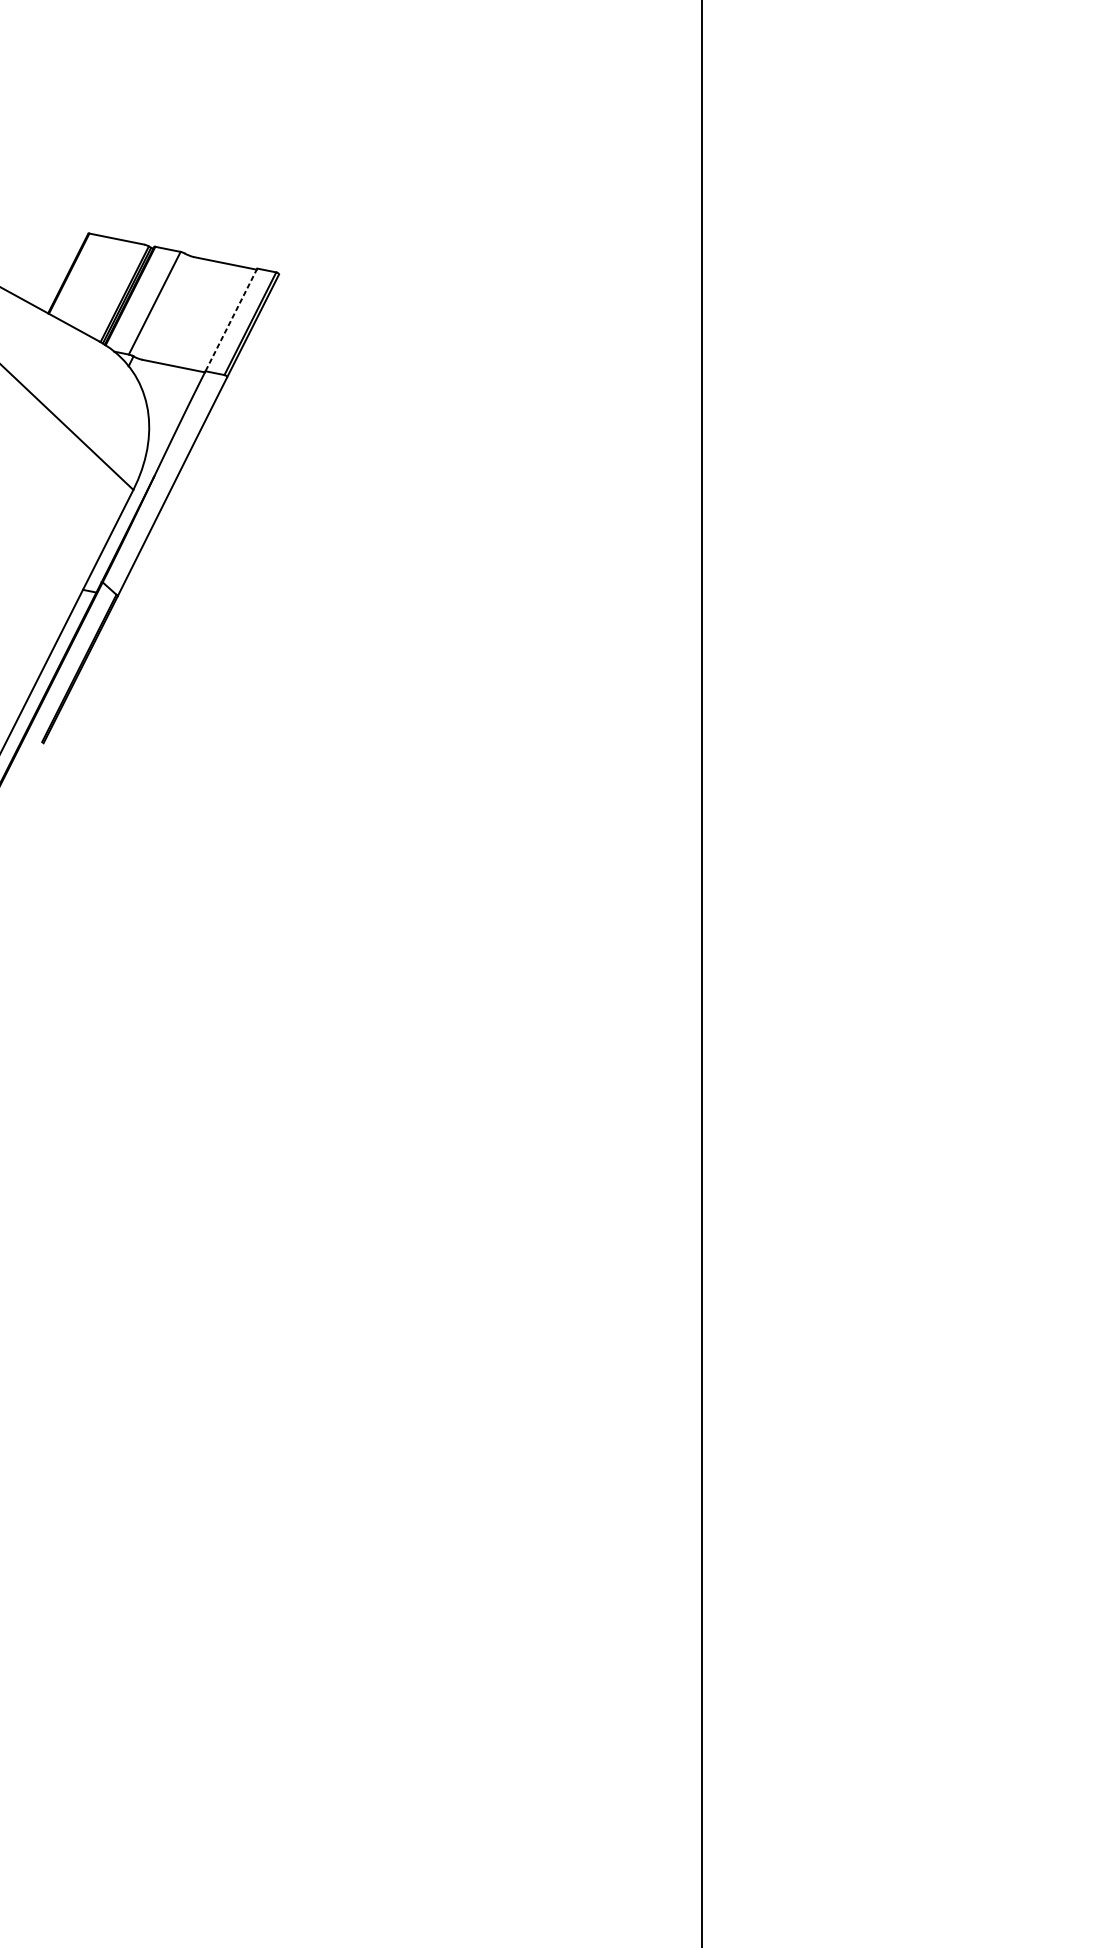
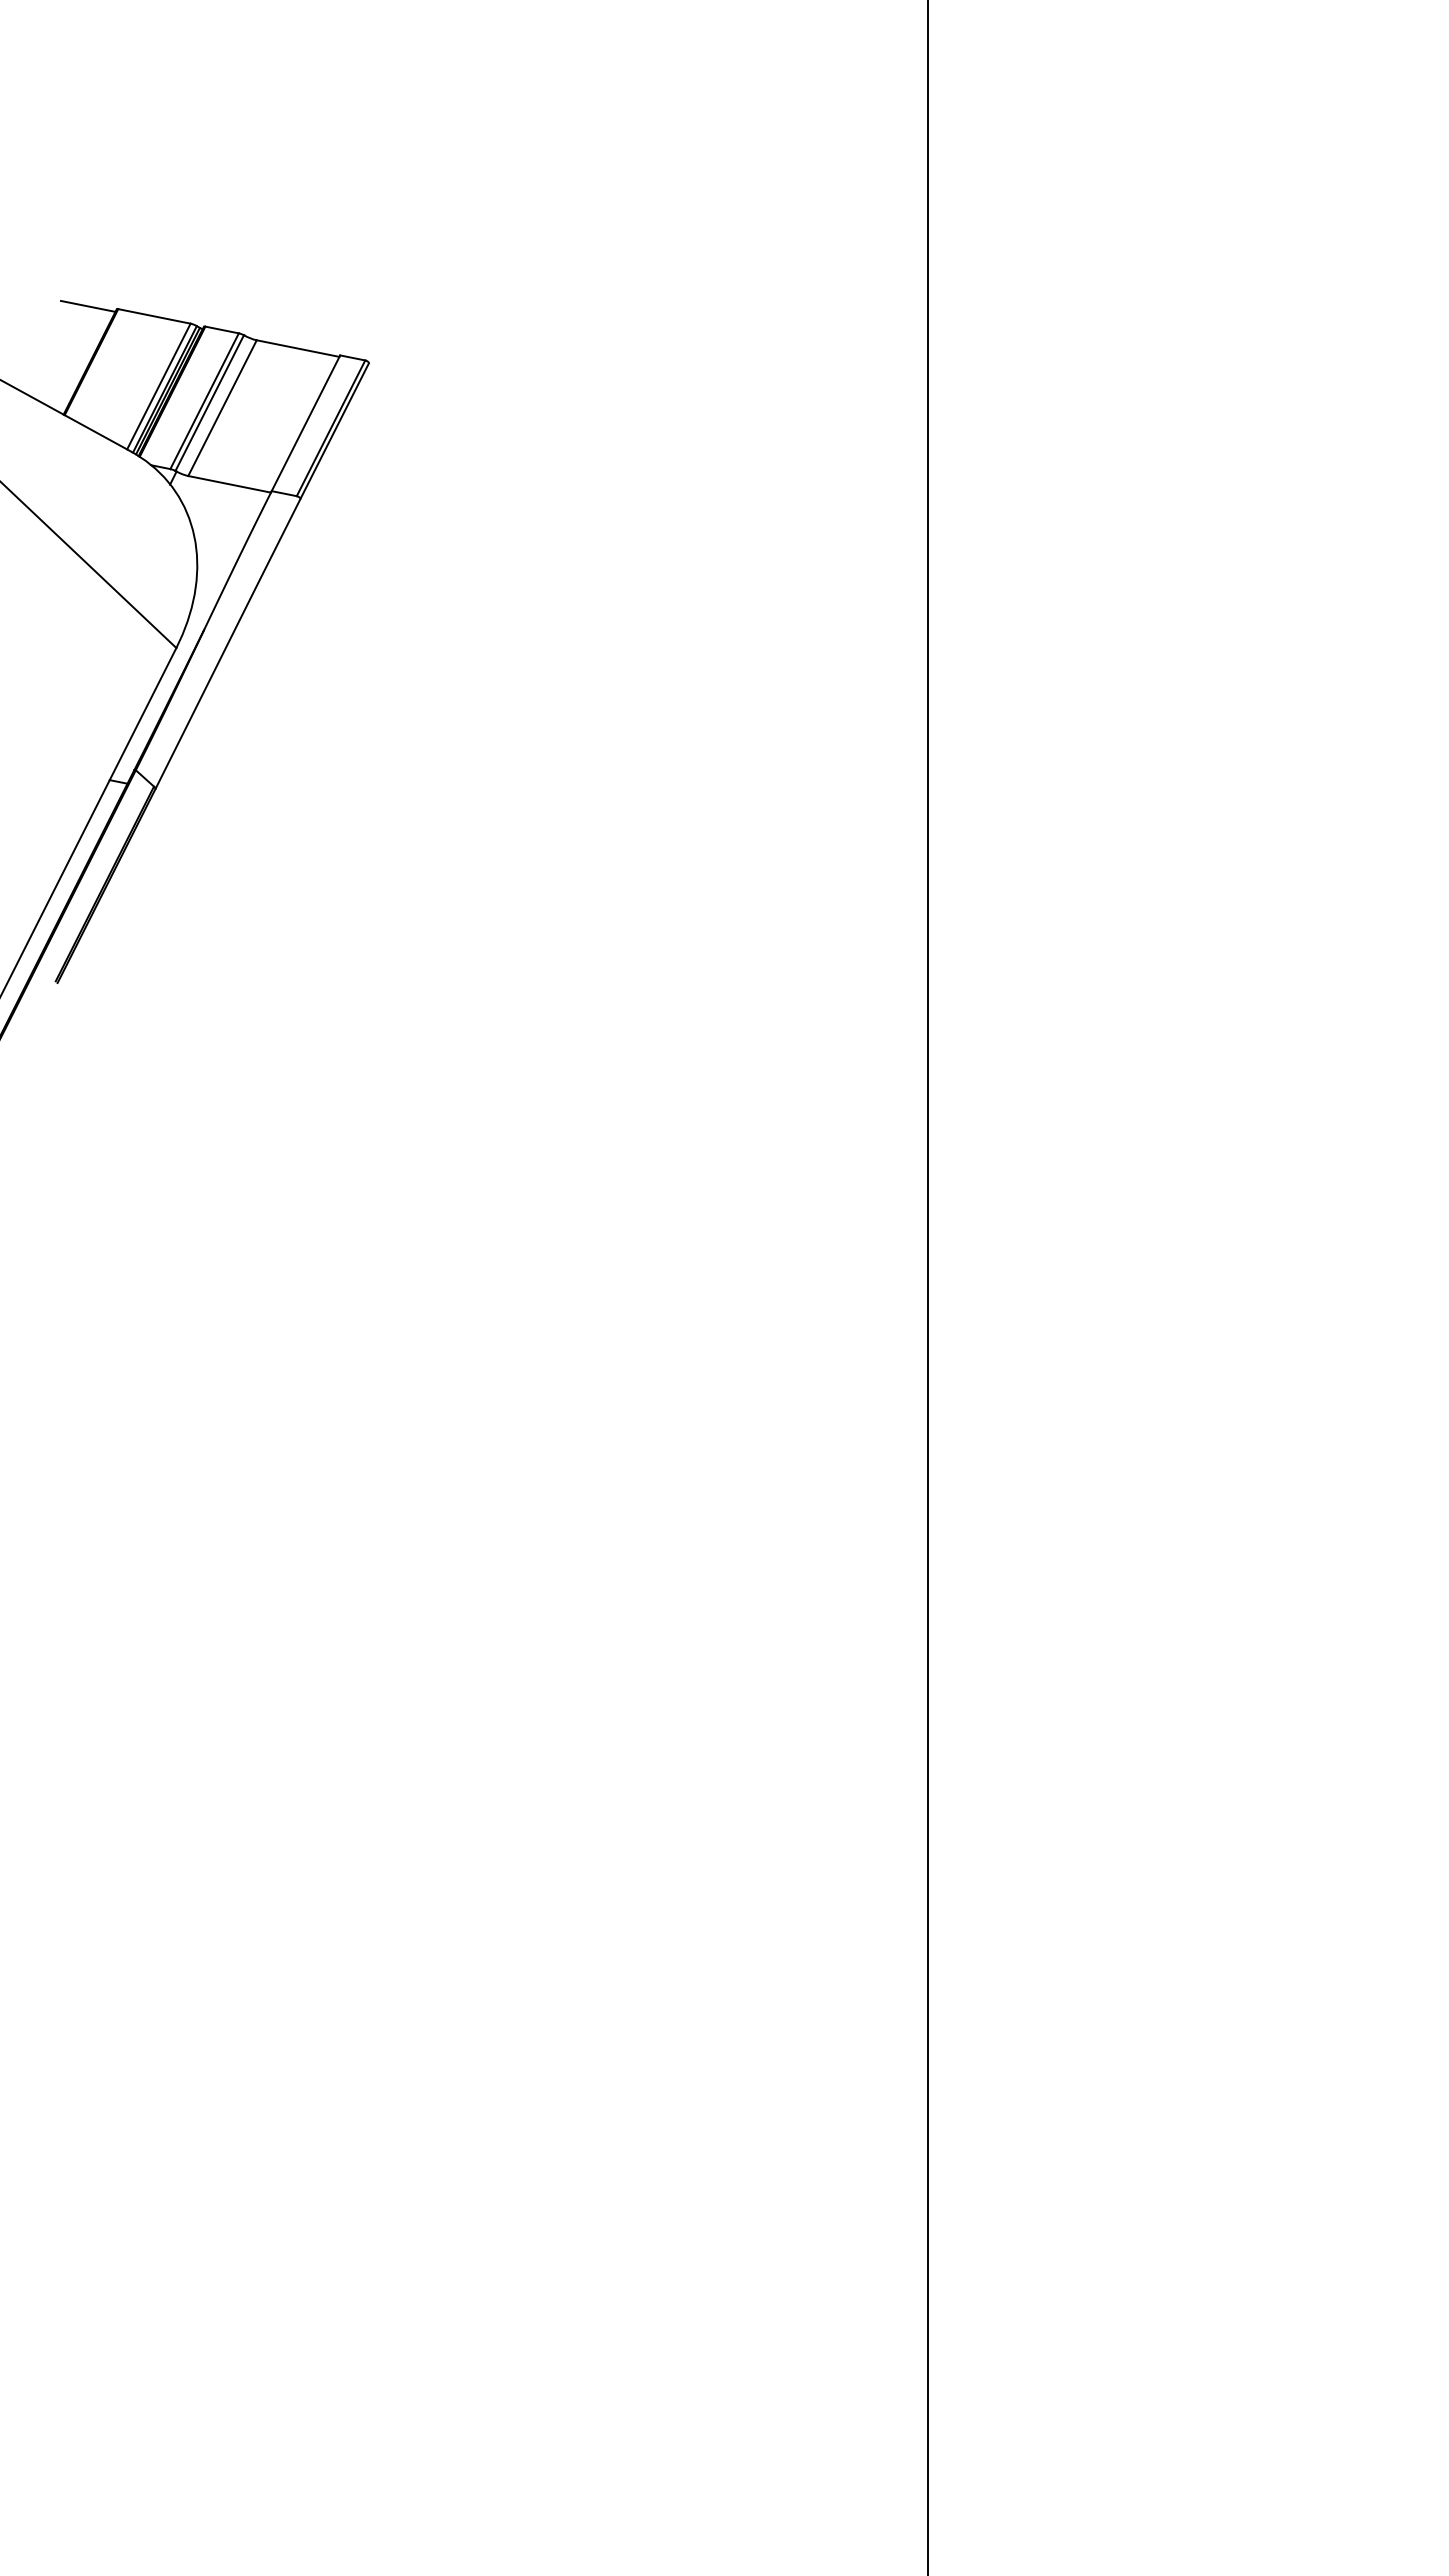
line: (66, 230) -> (87, 305), added
line: (119, 292) -> (158, 386), added
line: (158, 304) -> (209, 402), added
line: (168, 308) -> (222, 408), added
line: (231, 320) -> (305, 423), dashed -> solid

